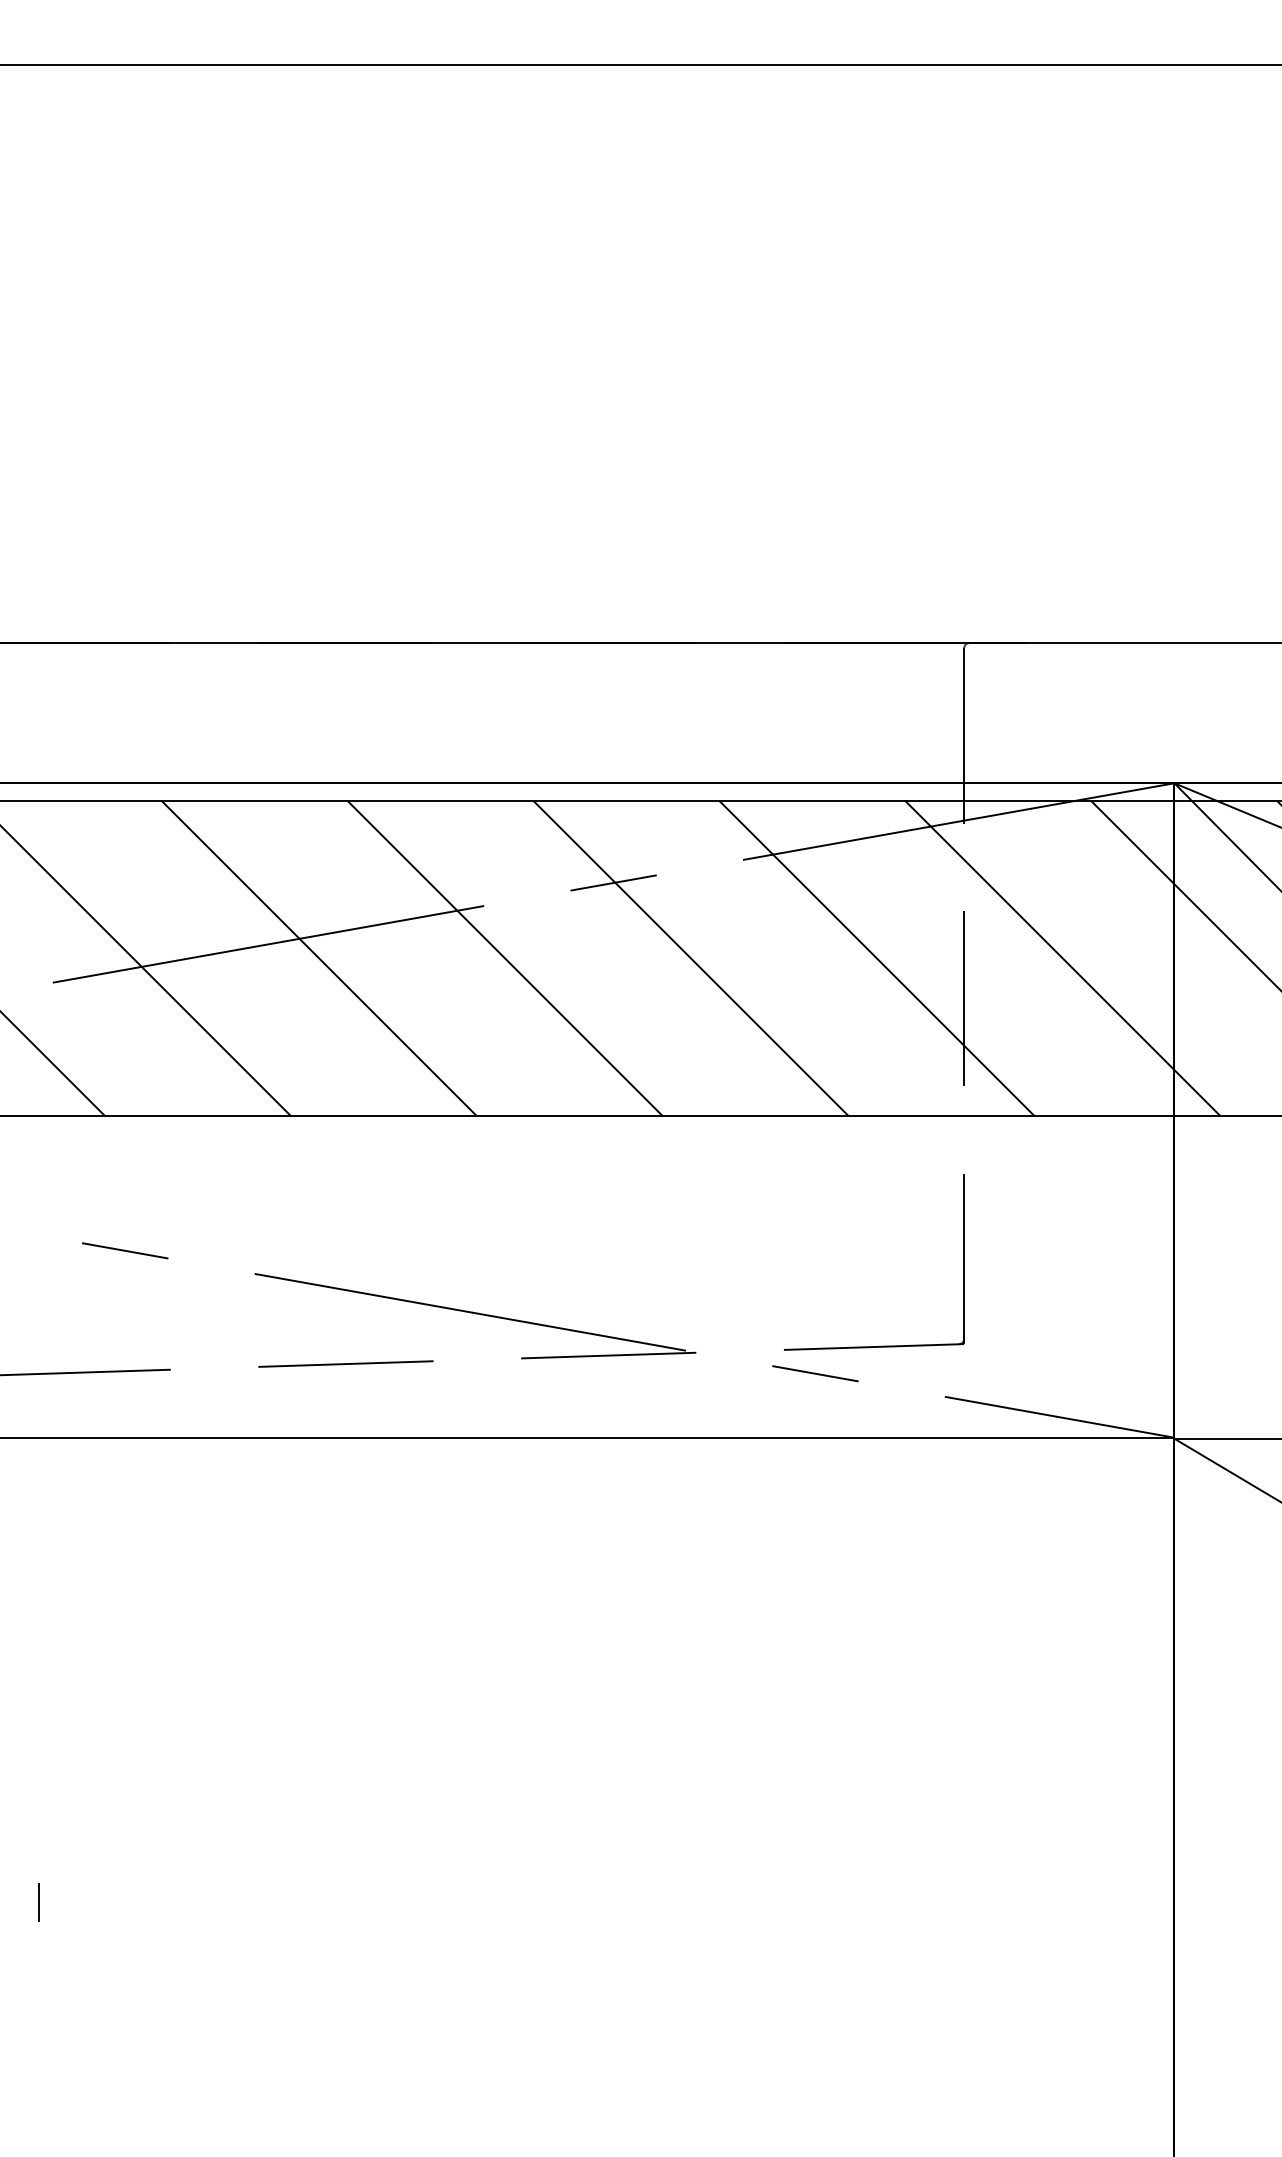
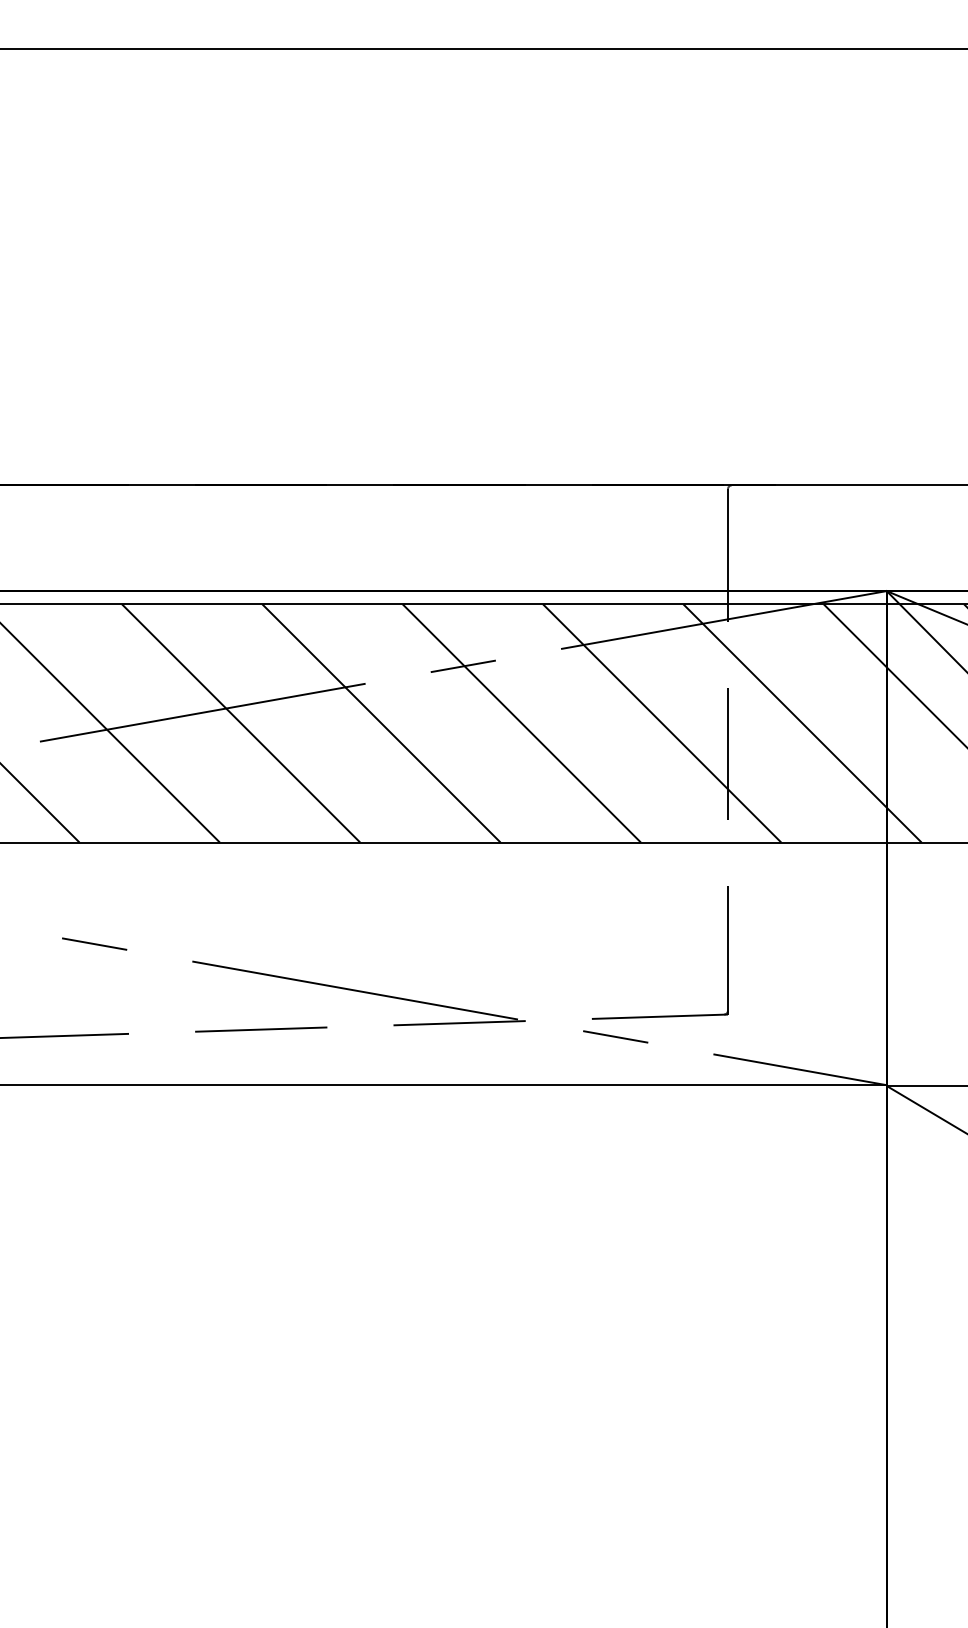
line: (38, 1902) -> (29, 1436), removed

